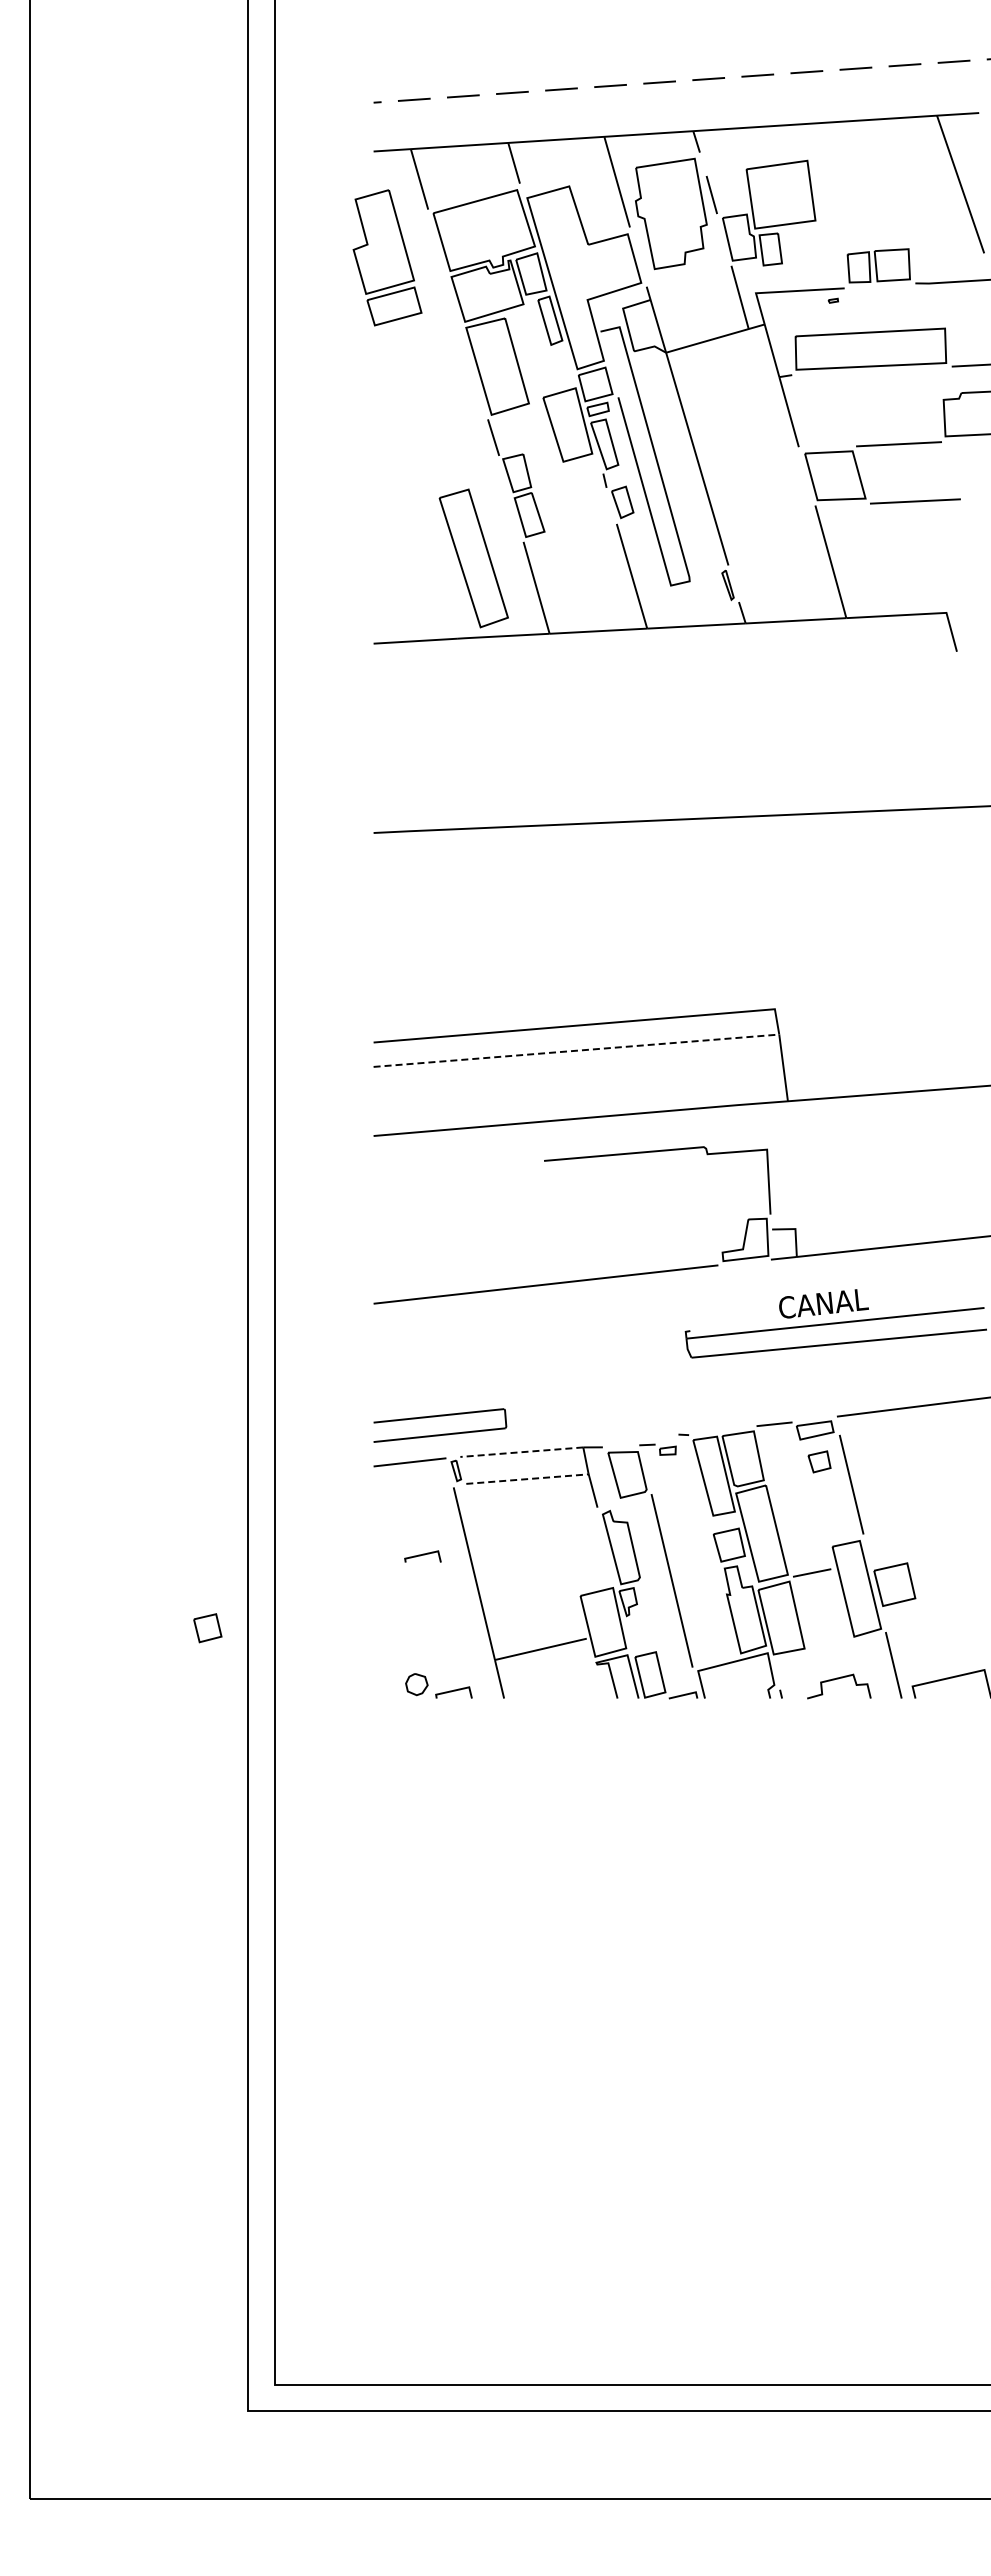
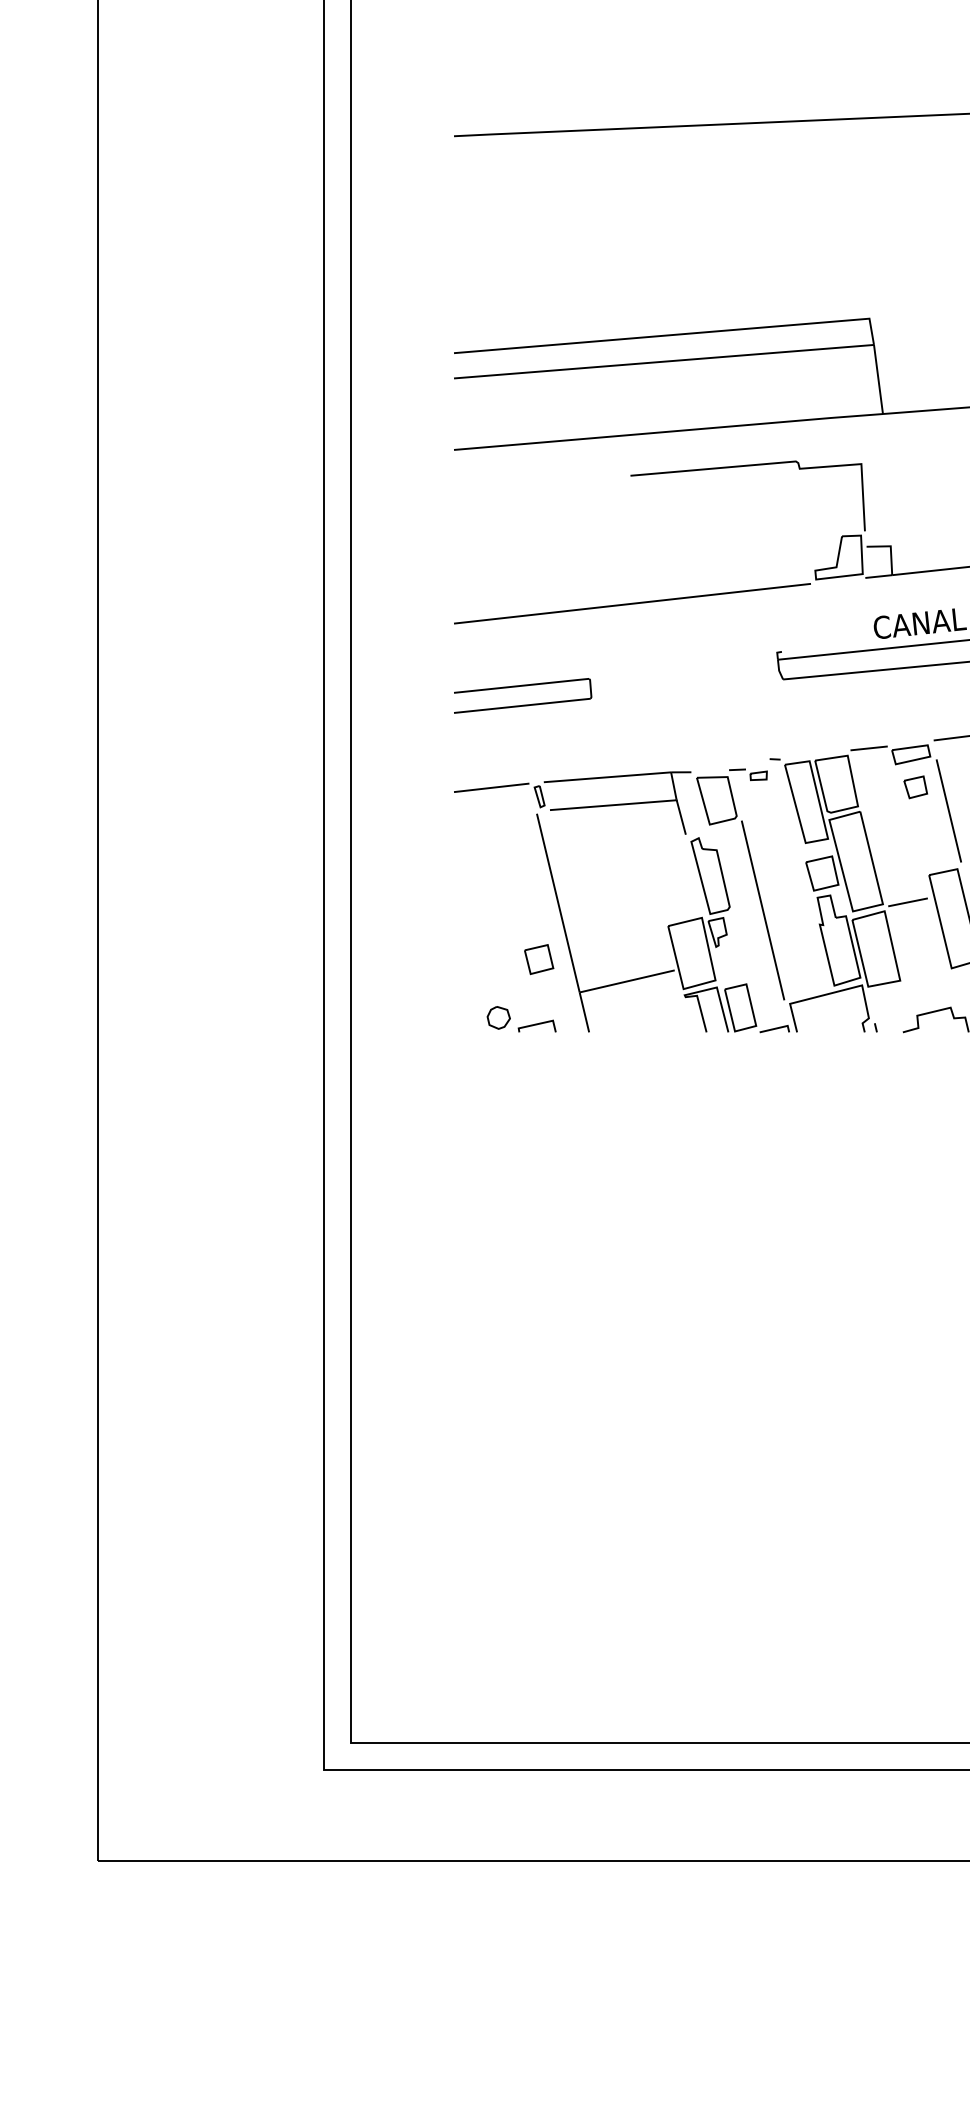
line: (576, 1050) -> (664, 361), dashed -> solid
part: (443, 1433) -> (526, 704), moved
line: (521, 1452) -> (607, 777), dashed -> solid
line: (528, 1479) -> (614, 805), dashed -> solid
line: (422, 1555) -> (504, 884), removed
part: (207, 1628) -> (538, 959), moved

